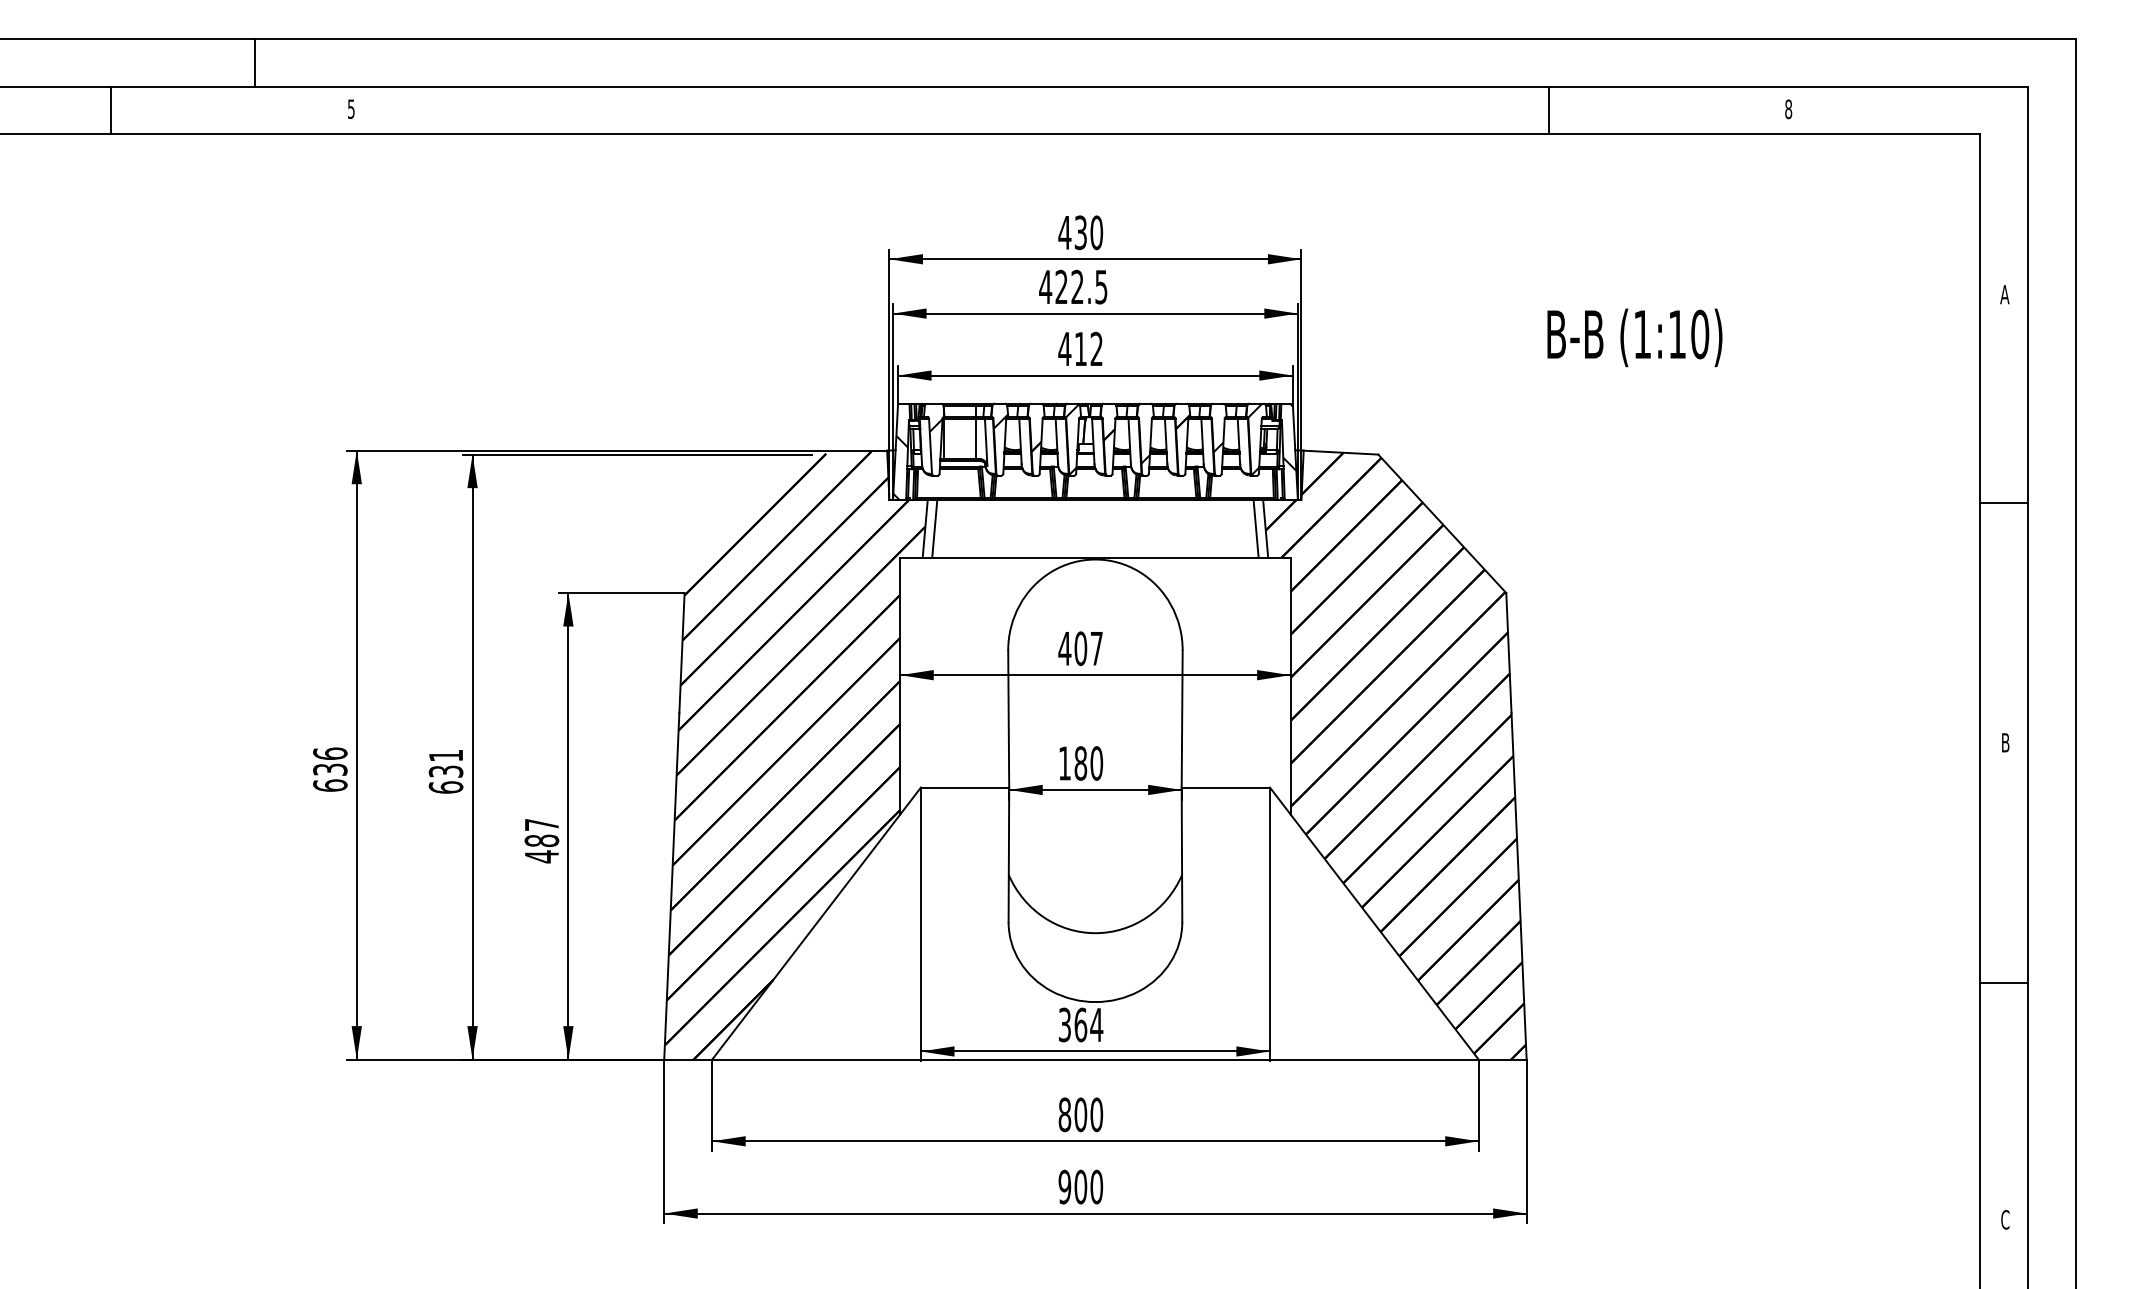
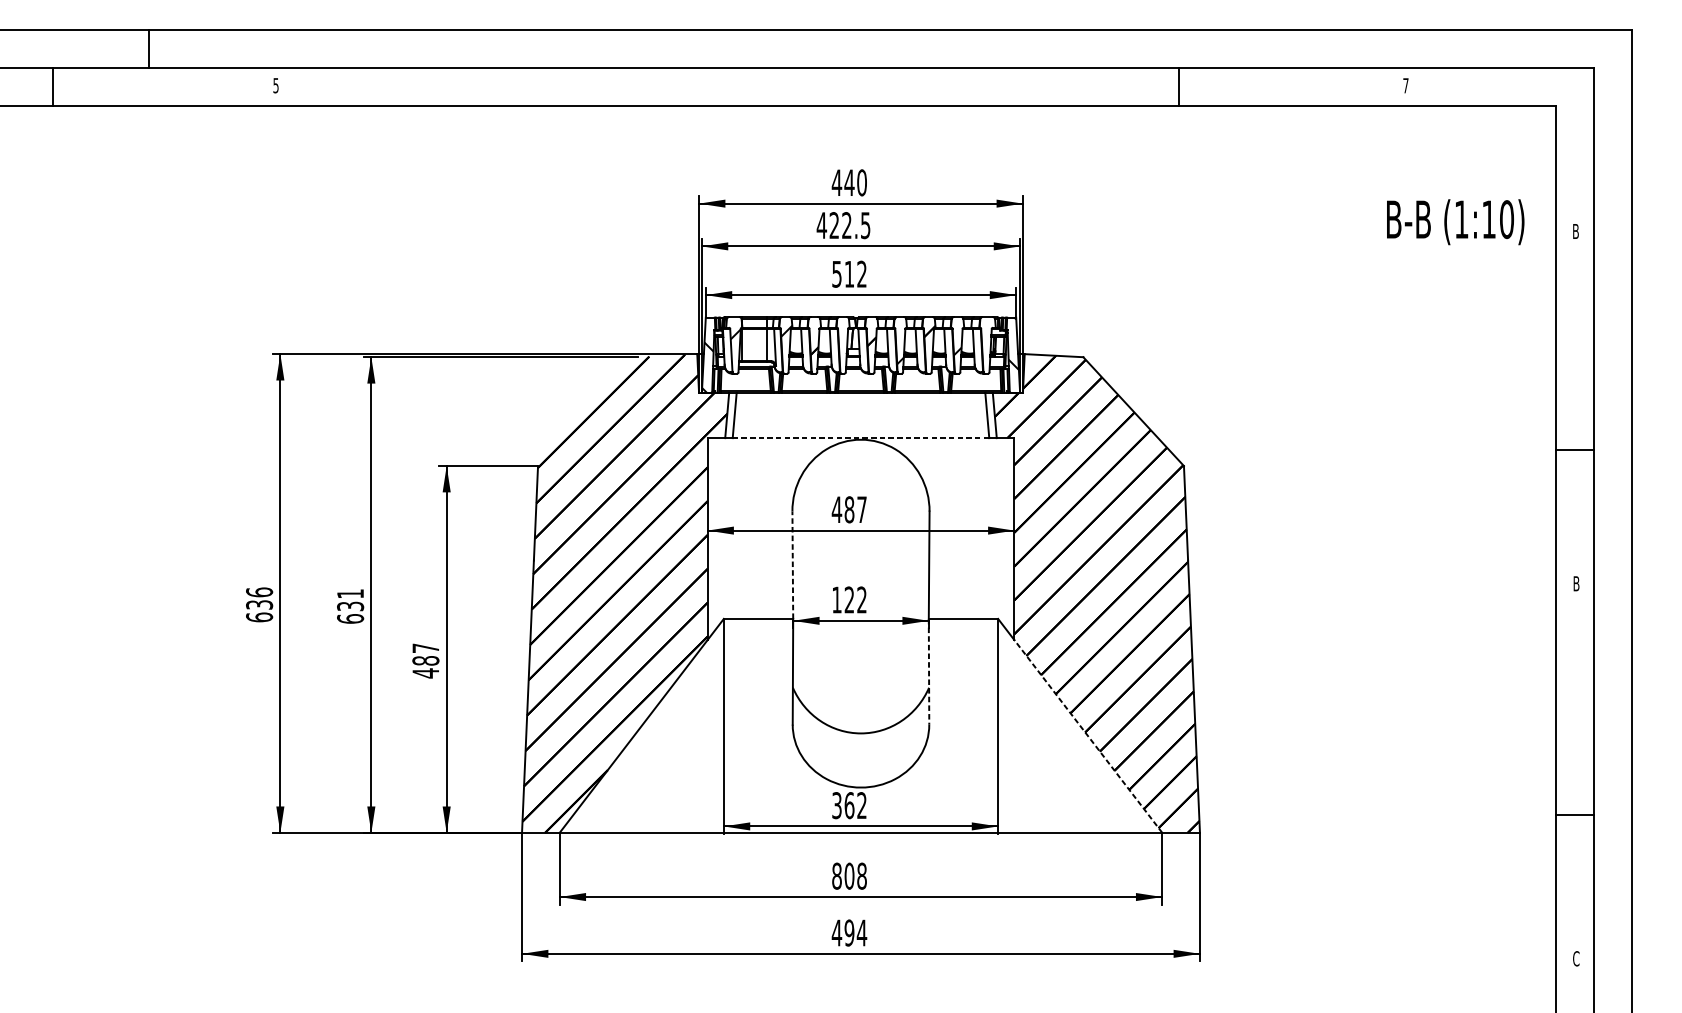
line: (255, 62) -> (149, 48), moved
text: (1788, 109) -> (1405, 85), 8 -> 7
line: (111, 110) -> (52, 86), moved
line: (1548, 110) -> (1178, 86), moved
text: (1080, 232) -> (849, 182), 430 -> 440
text: (2004, 294) -> (1575, 231), A -> B
text: (1634, 337) -> (1455, 221), moved
text: (1064, 349) -> (836, 274), 412 -> 512
hatch: (1072, 439) -> (842, 345), removed
hatch: (1255, 439) -> (986, 345), removed
line: (2003, 503) -> (1574, 449), moved
line: (1095, 557) -> (861, 438), solid -> dashed
text: (1080, 648) -> (849, 509), 407 -> 487
line: (1008, 718) -> (792, 564), solid -> dashed
text: (1088, 763) -> (855, 600), 180 -> 122
line: (1181, 855) -> (928, 672), solid -> dashed
line: (1384, 936) -> (1088, 736), solid -> dashed
line: (2003, 982) -> (1574, 814), moved
text: (1096, 1024) -> (861, 805), 364 -> 362
text: (1096, 1114) -> (861, 875), 800 -> 808
text: (1080, 1186) -> (849, 932), 900 -> 494

